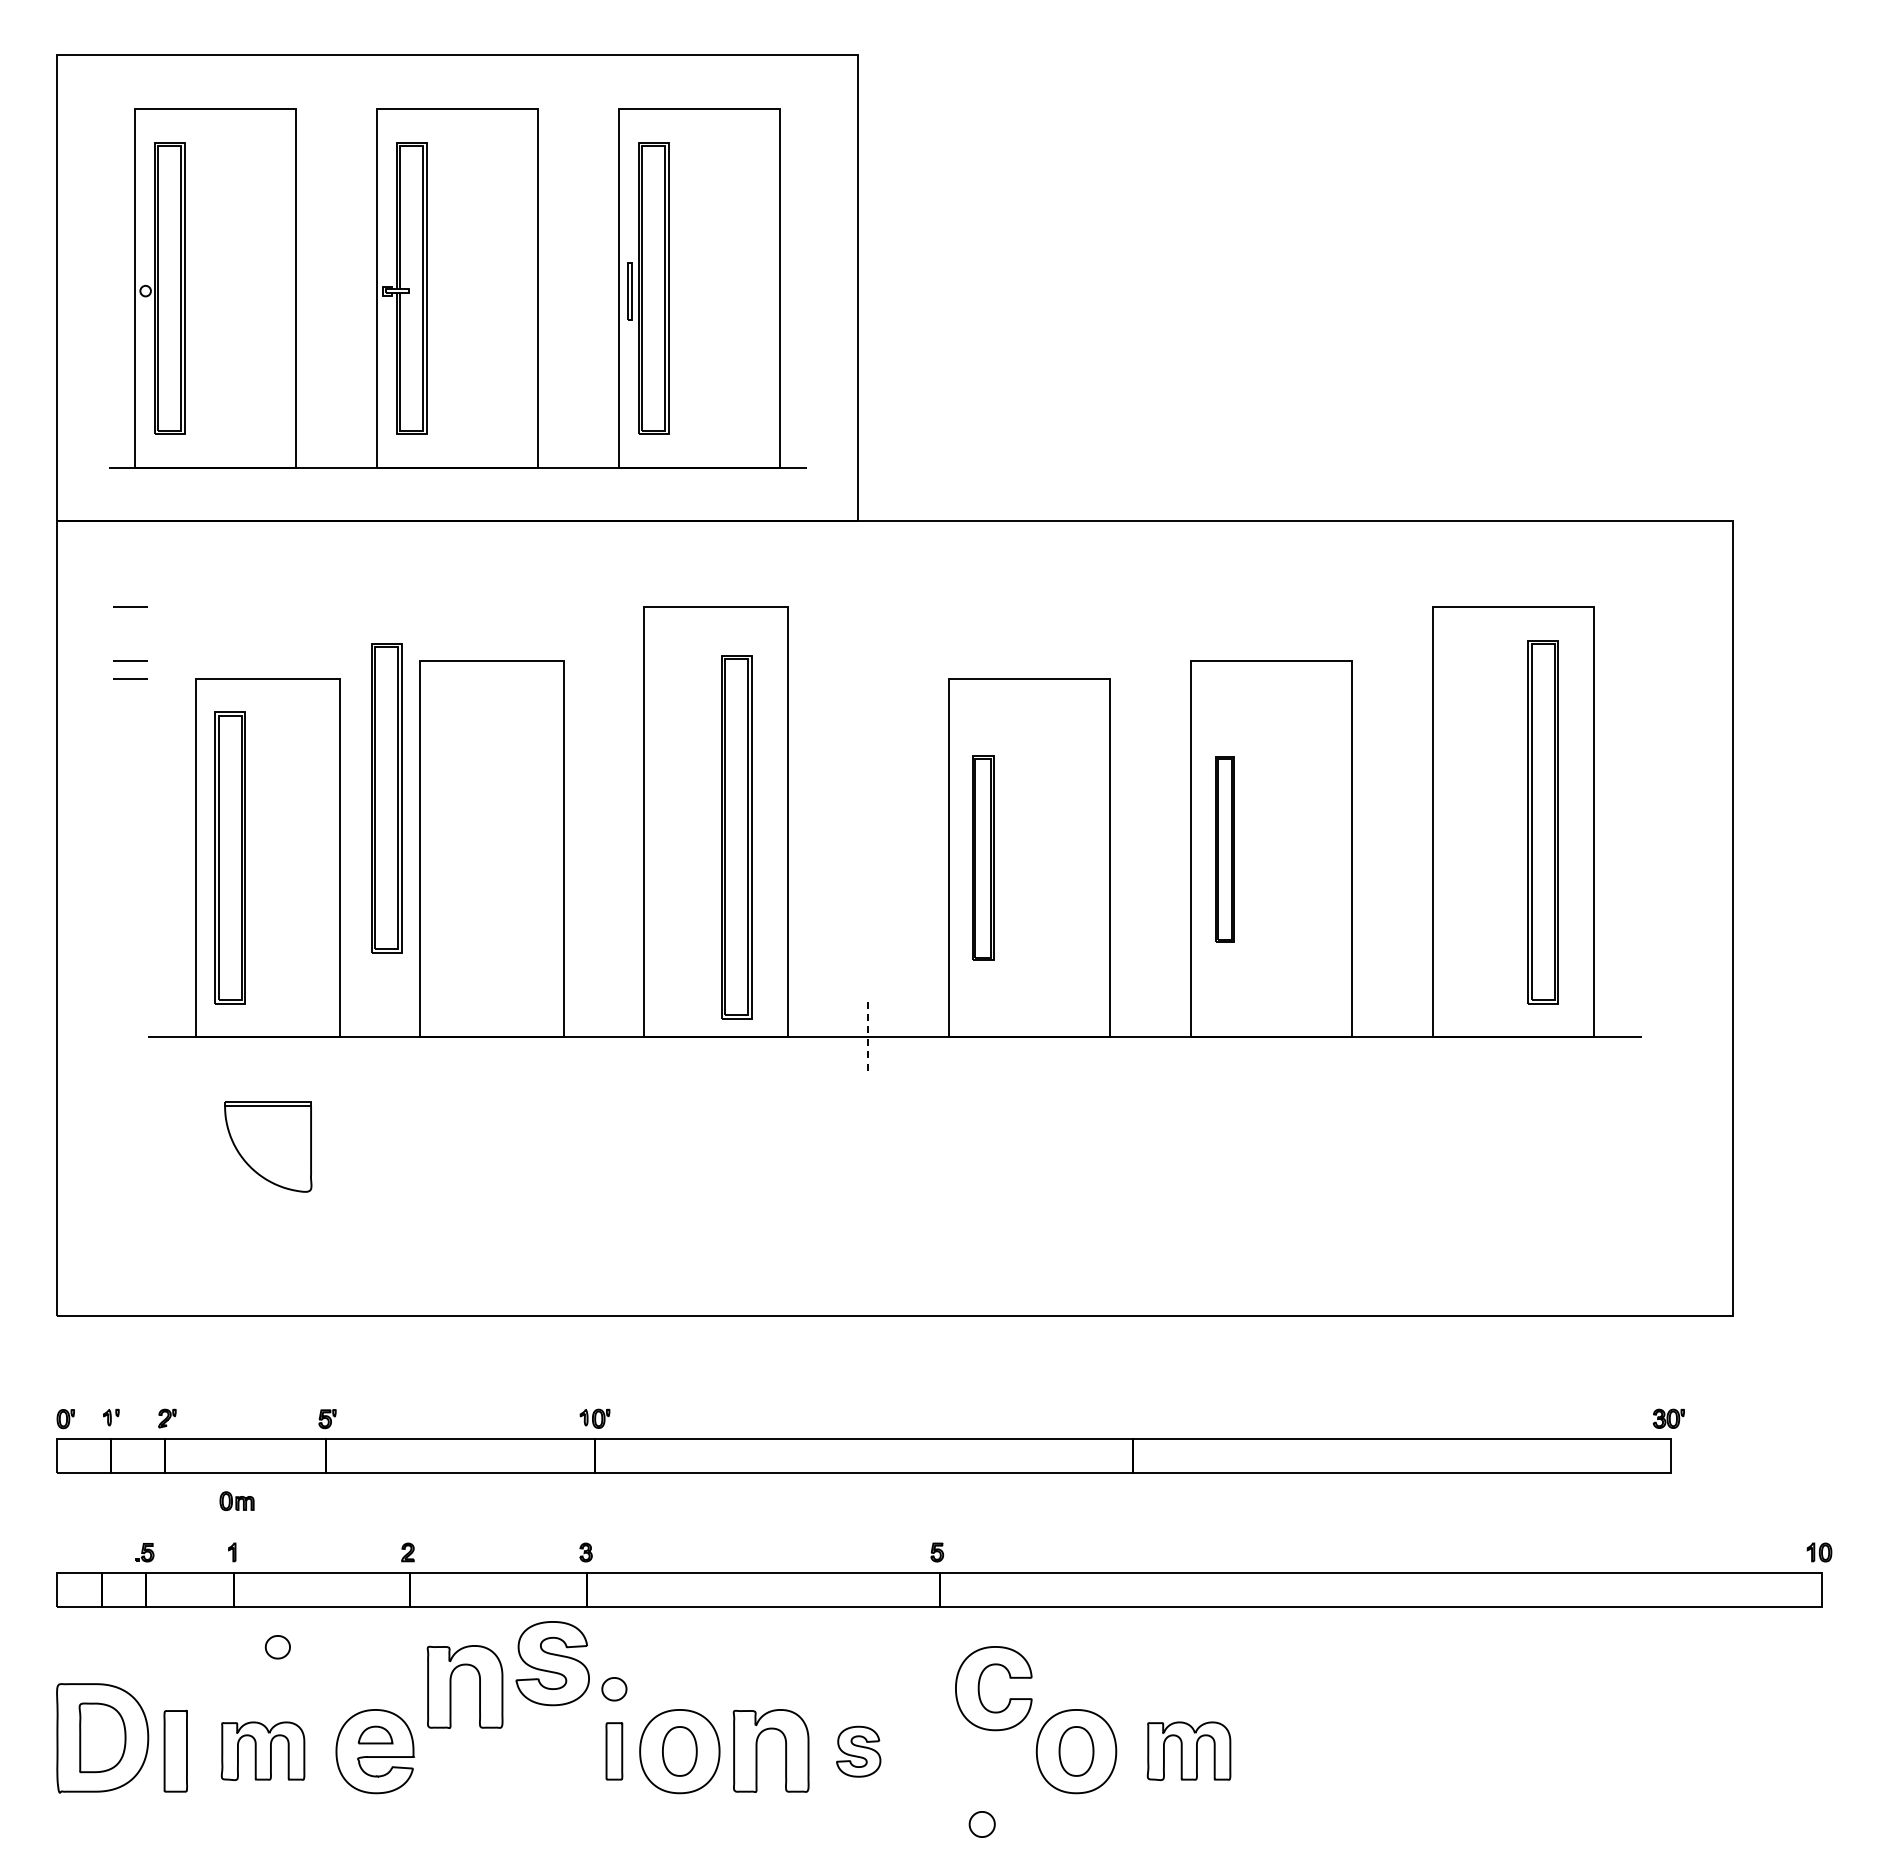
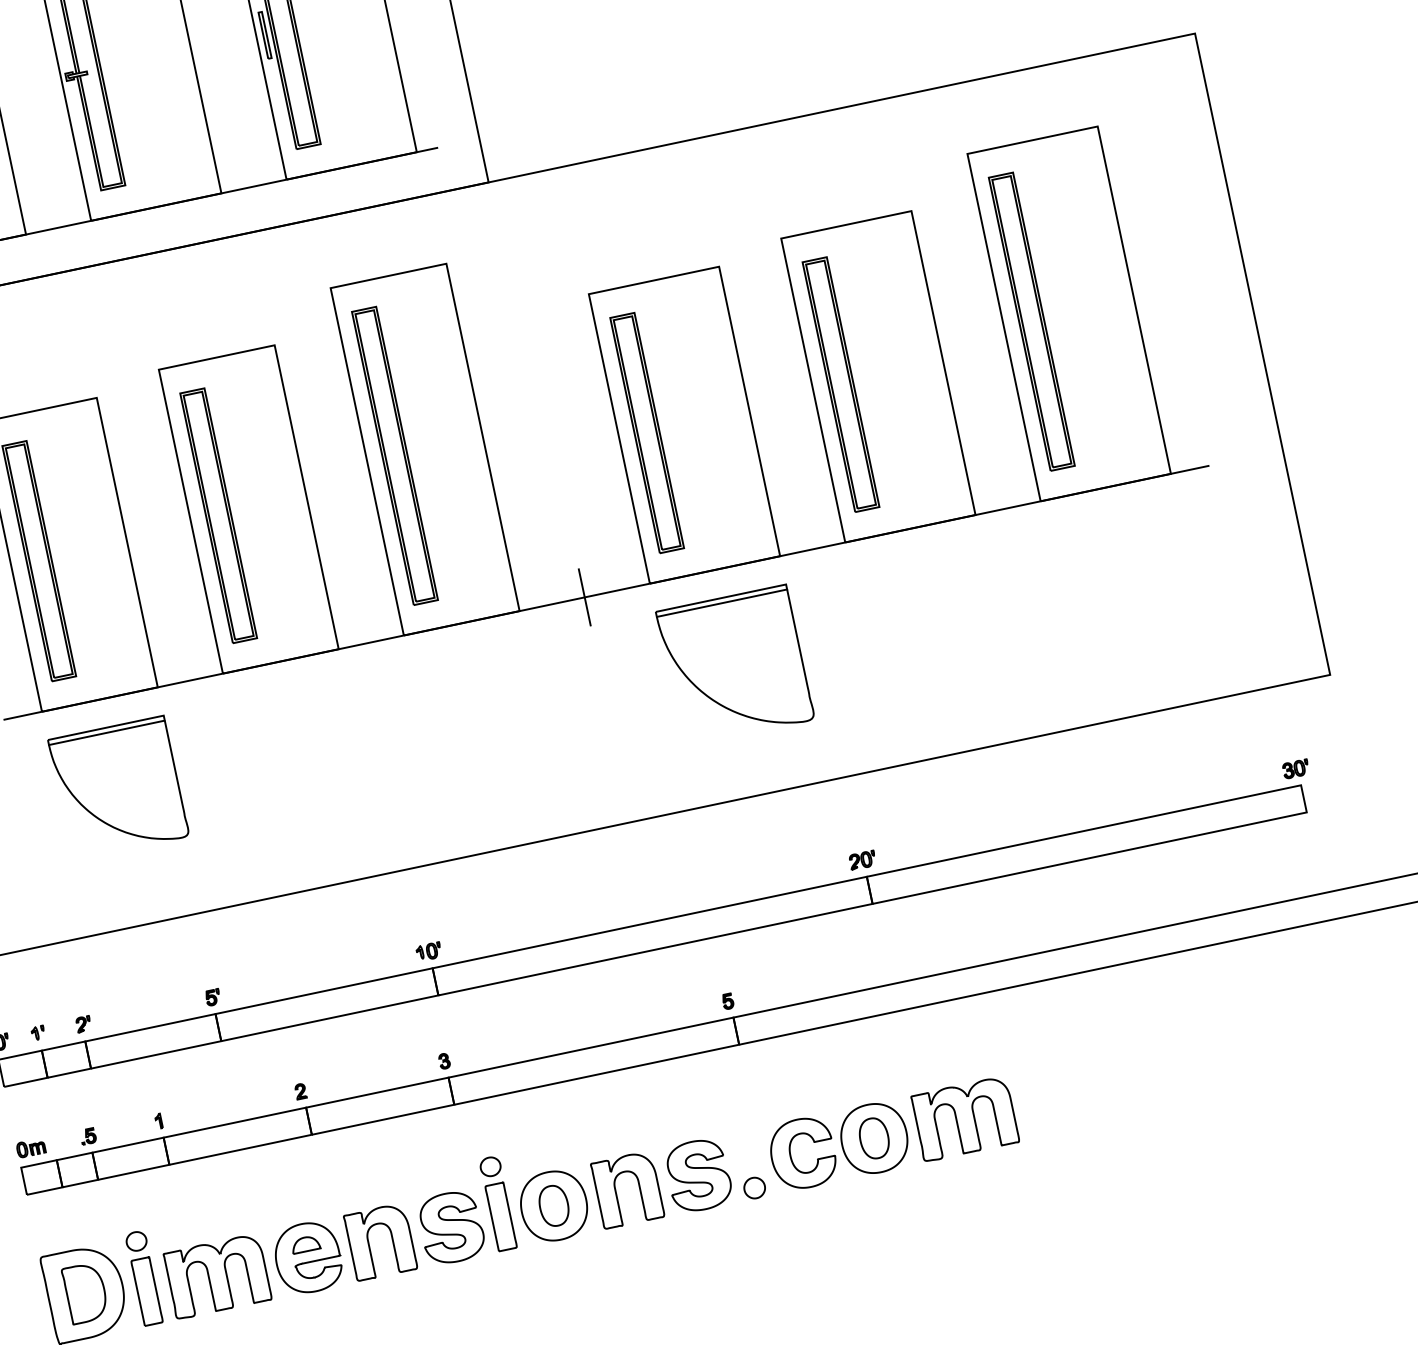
part: (386, 798) -> (218, 516), moved
part: (1542, 822) -> (1031, 322), moved
part: (736, 837) -> (394, 456), moved
part: (1224, 849) -> (840, 385), size x1.67
part: (982, 857) -> (646, 432), size x1.43
line: (868, 1037) -> (584, 597), dashed -> solid
part: (268, 1146) -> (119, 787), size x1.67
part: (1029, 1155) -> (734, 665), added
part: (1132, 1418) -> (862, 860), added
part: (236, 1500) -> (30, 1147), moved
part: (277, 1647) -> (136, 1241), moved
part: (552, 1663) -> (451, 1227), moved
part: (451, 1686) -> (369, 1243), moved
part: (979, 1688) -> (791, 1155), moved
part: (262, 1751) -> (217, 1276), size x1.43
part: (614, 1751) -> (501, 1217), size x1.43
part: (858, 1751) -> (698, 1175), size x1.67
part: (1188, 1751) -> (964, 1119), size x1.43
part: (981, 1824) -> (754, 1188), moved

